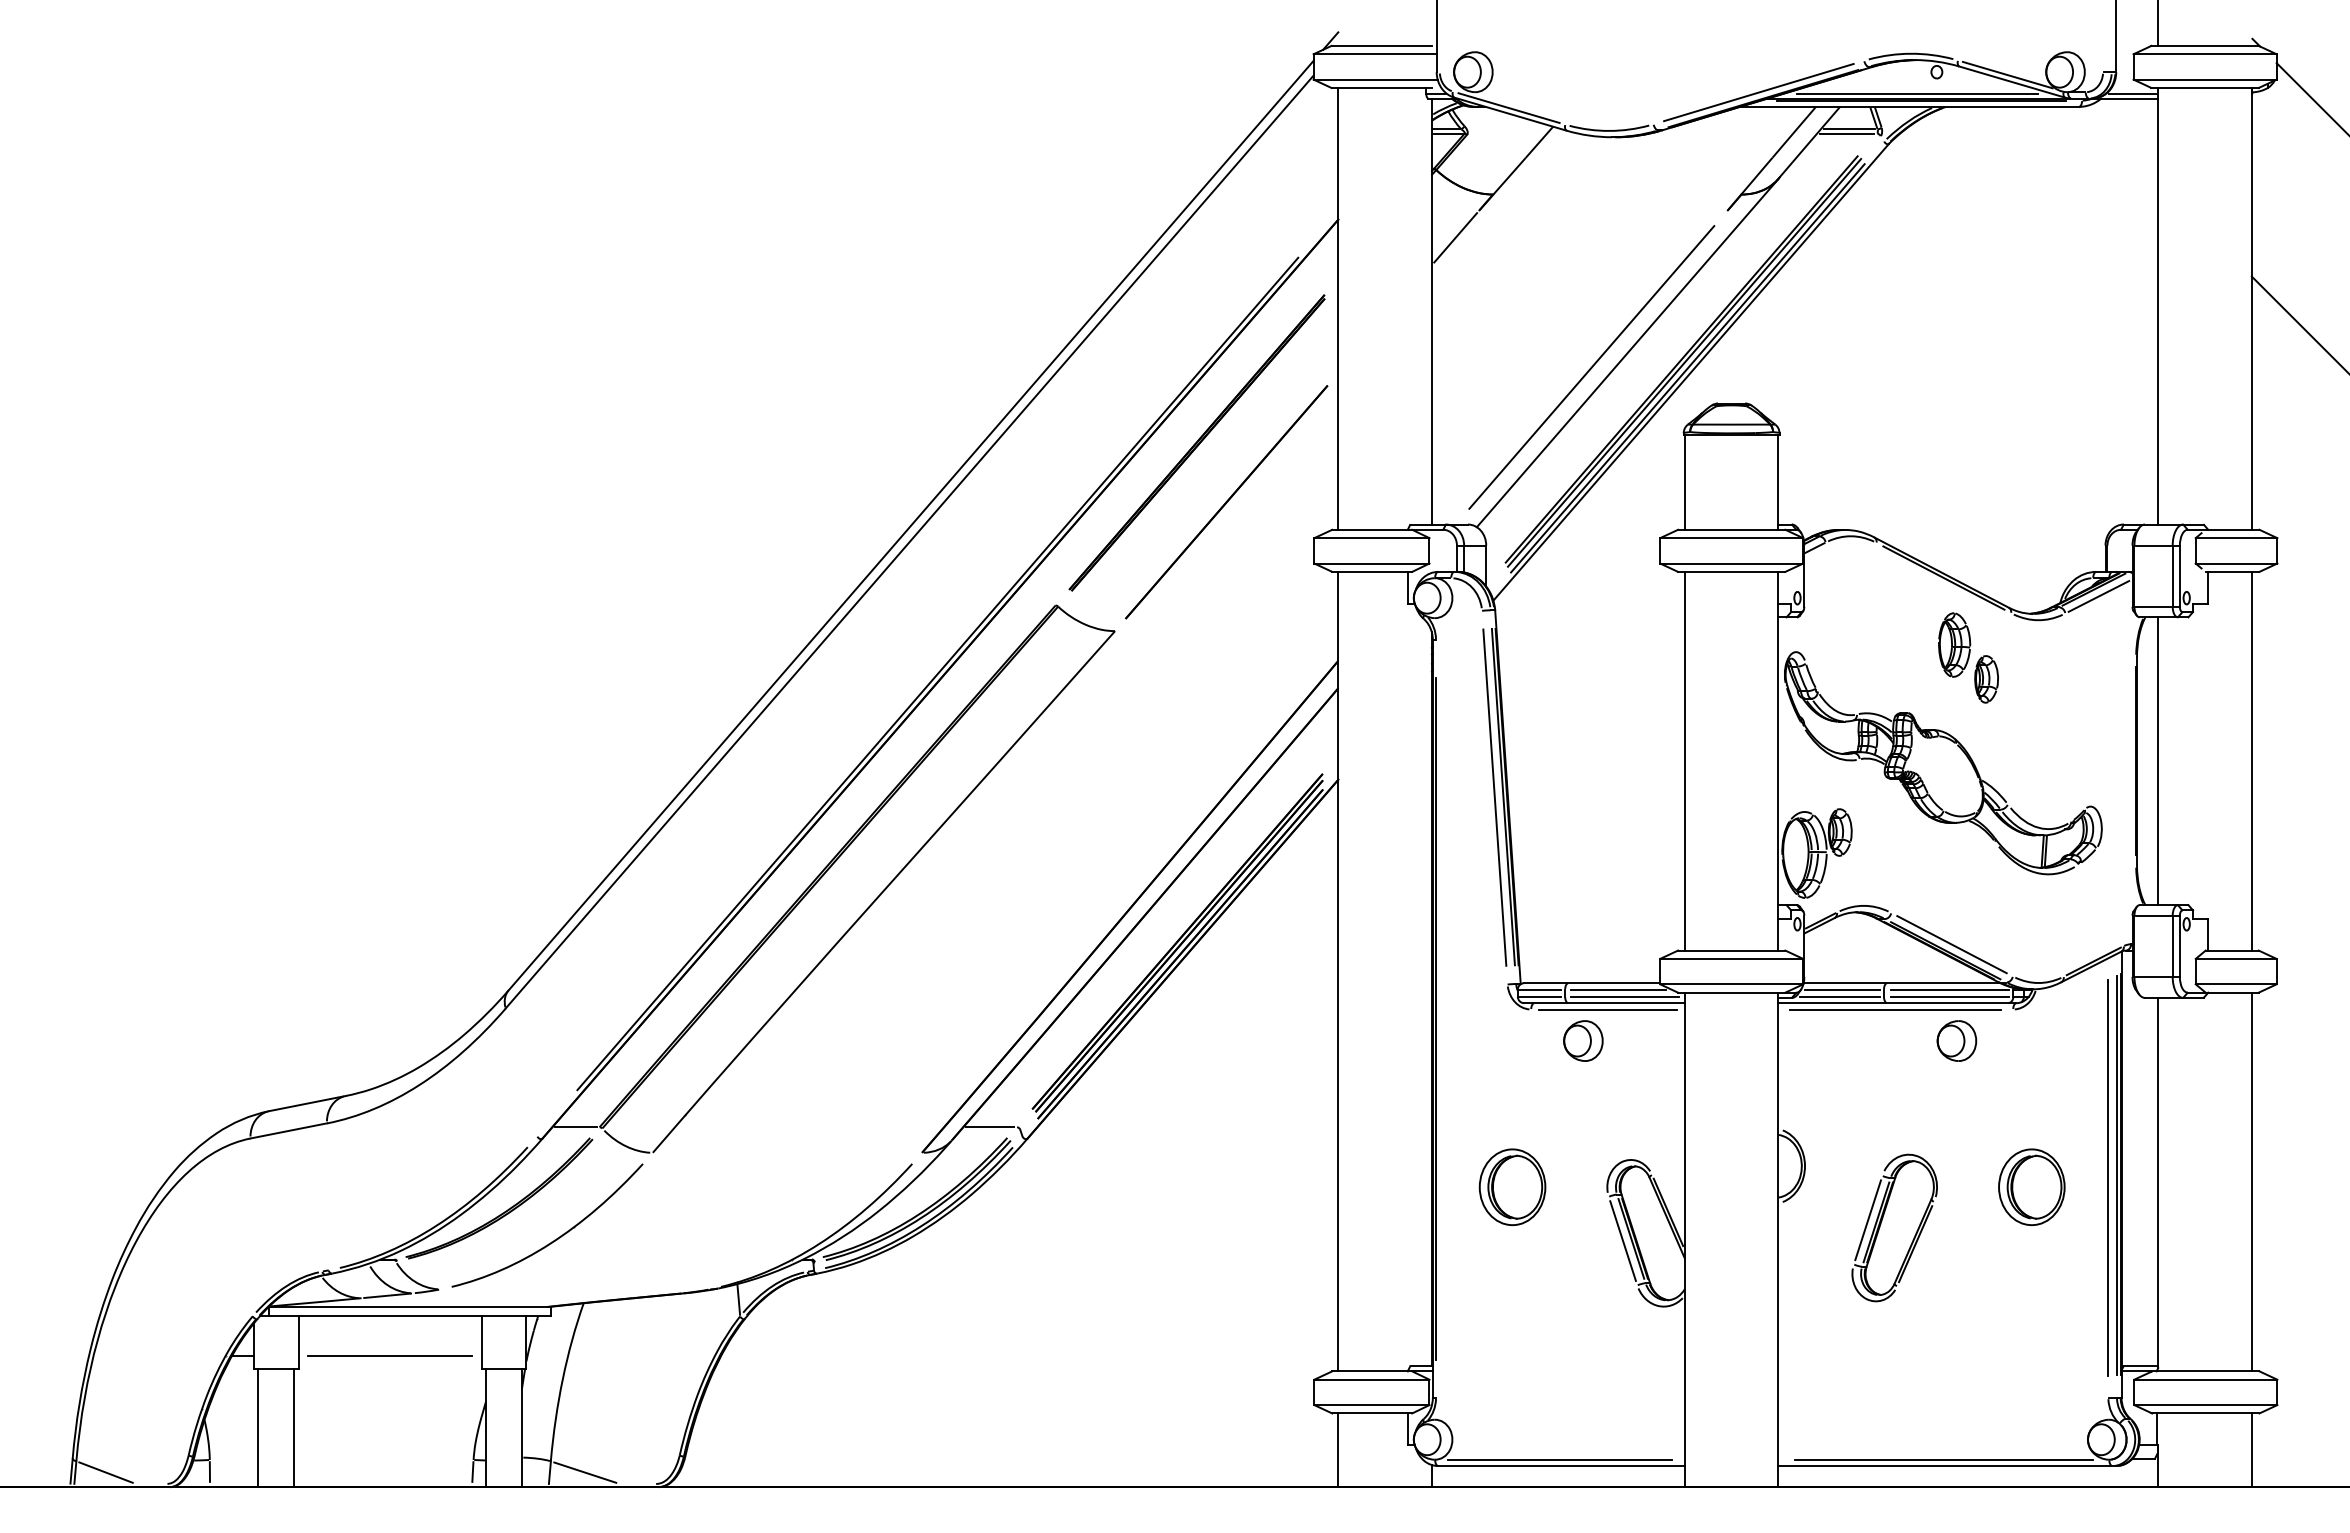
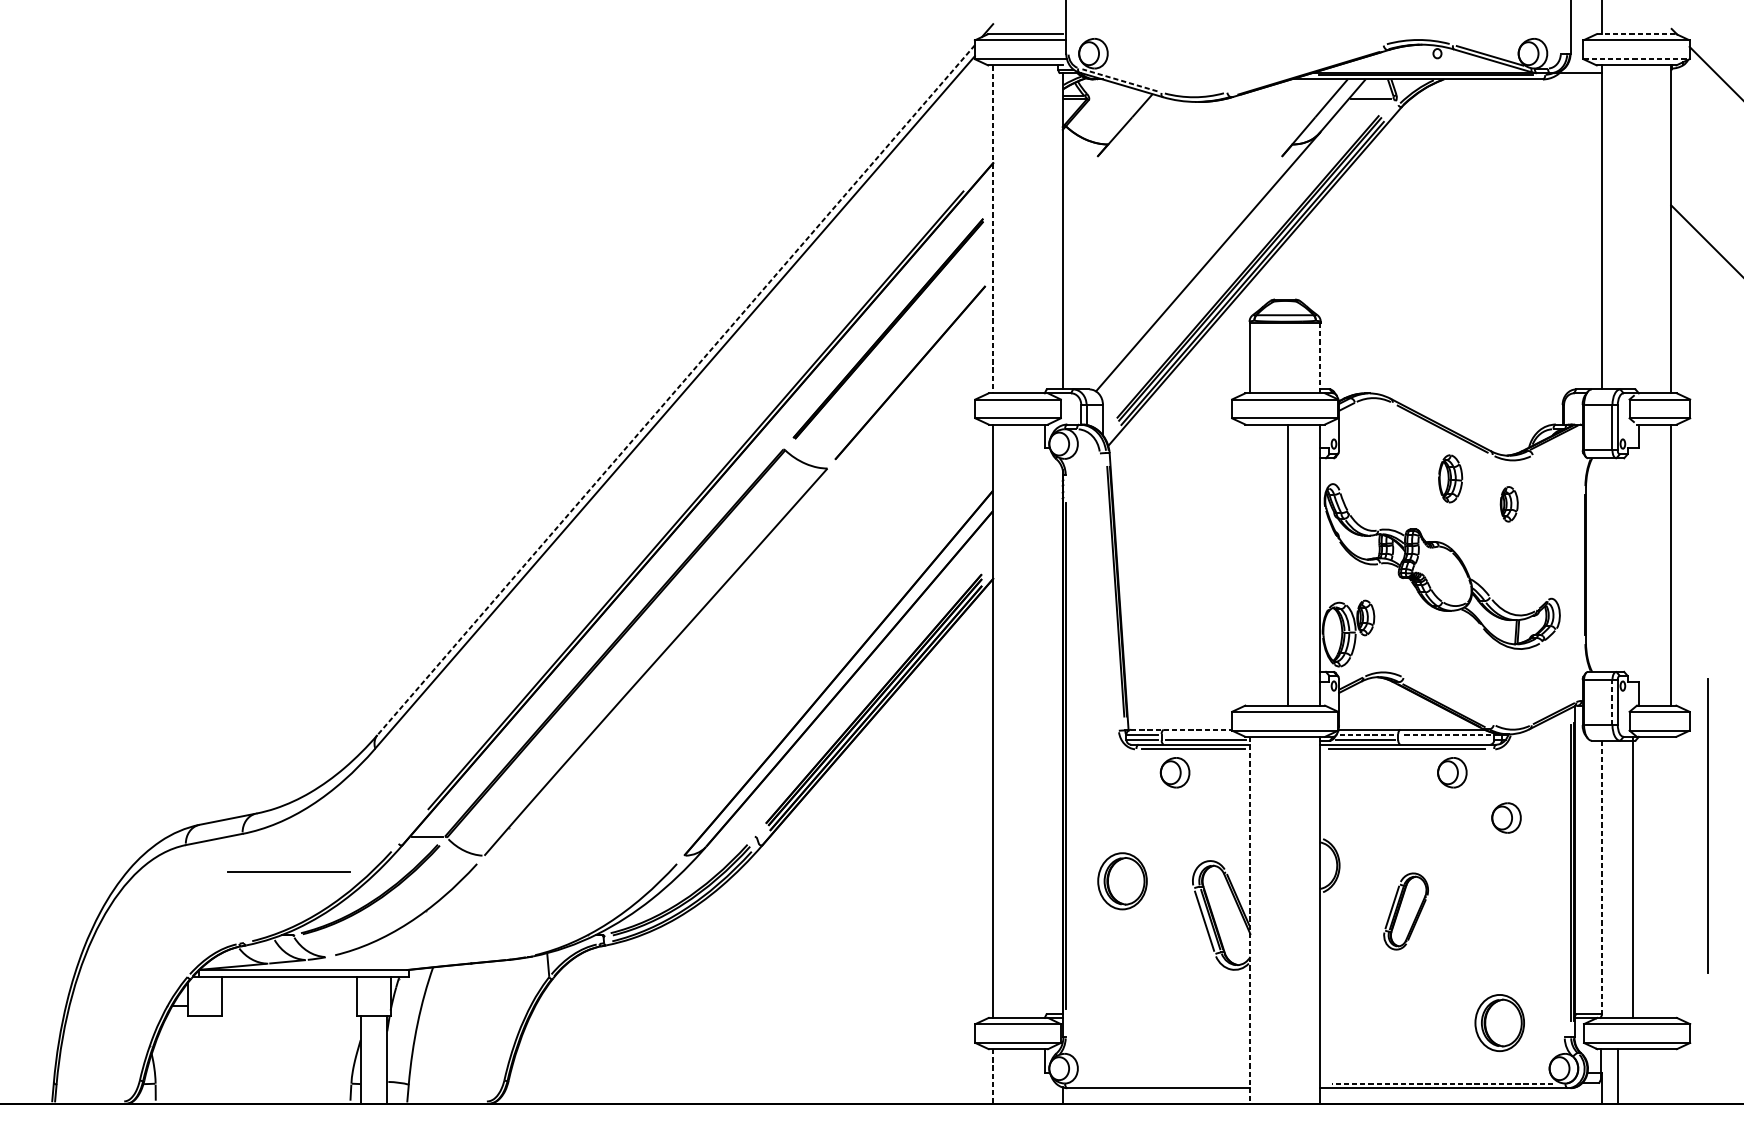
line: (2205, 45) -> (1636, 33), solid -> dashed
line: (2205, 79) -> (1636, 59), solid -> dashed
line: (1758, 92) -> (1305, 68), removed
line: (1917, 93) -> (1423, 69), removed
line: (2131, 93) -> (1581, 69), removed
line: (1509, 108) -> (1120, 80), solid -> dashed
line: (1848, 129) -> (1371, 96), removed
line: (1455, 237) -> (1080, 176), removed
line: (1338, 308) -> (993, 229), solid -> dashed
line: (1591, 367) -> (1181, 272), removed
line: (1778, 482) -> (1319, 358), solid -> dashed
line: (911, 525) -> (676, 390), solid -> dashed
line: (2098, 596) -> (1557, 442), removed
part: (1986, 679) -> (1509, 504), moved
line: (1684, 760) -> (1288, 564), moved
line: (2158, 761) -> (1601, 565), removed
line: (1494, 797) -> (1109, 592), removed
line: (1951, 944) -> (1448, 701), removed
line: (2172, 946) -> (1612, 702), solid -> dashed
line: (1592, 983) -> (1181, 730), solid -> dashed
line: (1618, 989) -> (1201, 734), removed
line: (1843, 989) -> (1368, 734), solid -> dashed
line: (1949, 989) -> (1446, 734), solid -> dashed
line: (1949, 996) -> (1446, 739), removed
part: (2029, 1101) -> (1506, 817), added
line: (989, 1127) -> (734, 836), removed
line: (2107, 1177) -> (1707, 825), moved
line: (2251, 1181) -> (1633, 877), moved
line: (2158, 1182) -> (1601, 877), solid -> dashed
part: (2031, 1186) -> (1499, 1022), moved
part: (1894, 1227) -> (1406, 911), size x0.7
line: (1684, 1240) -> (1250, 920), solid -> dashed
line: (389, 1355) -> (289, 871), moved
line: (258, 1427) -> (191, 1059), removed
line: (294, 1427) -> (218, 1059), removed
line: (1338, 1450) -> (993, 1076), solid -> dashed
line: (2251, 1450) -> (1617, 1076), moved
line: (1559, 1459) -> (1157, 1083), removed
line: (1943, 1459) -> (1442, 1083), solid -> dashed
line: (105, 1472) -> (78, 1092), removed
line: (585, 1472) -> (434, 1092), removed

